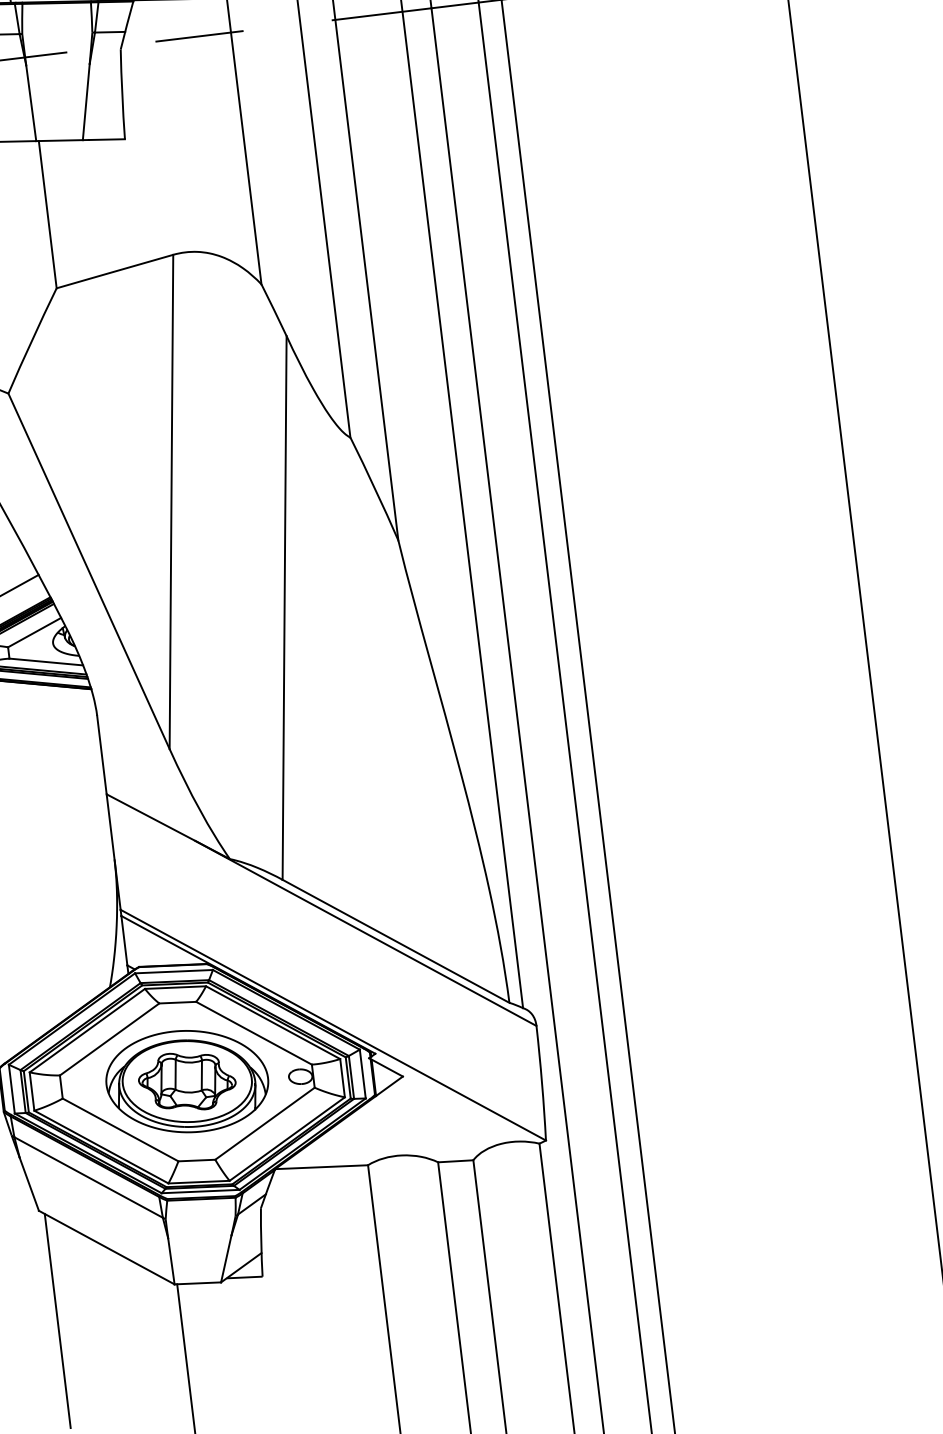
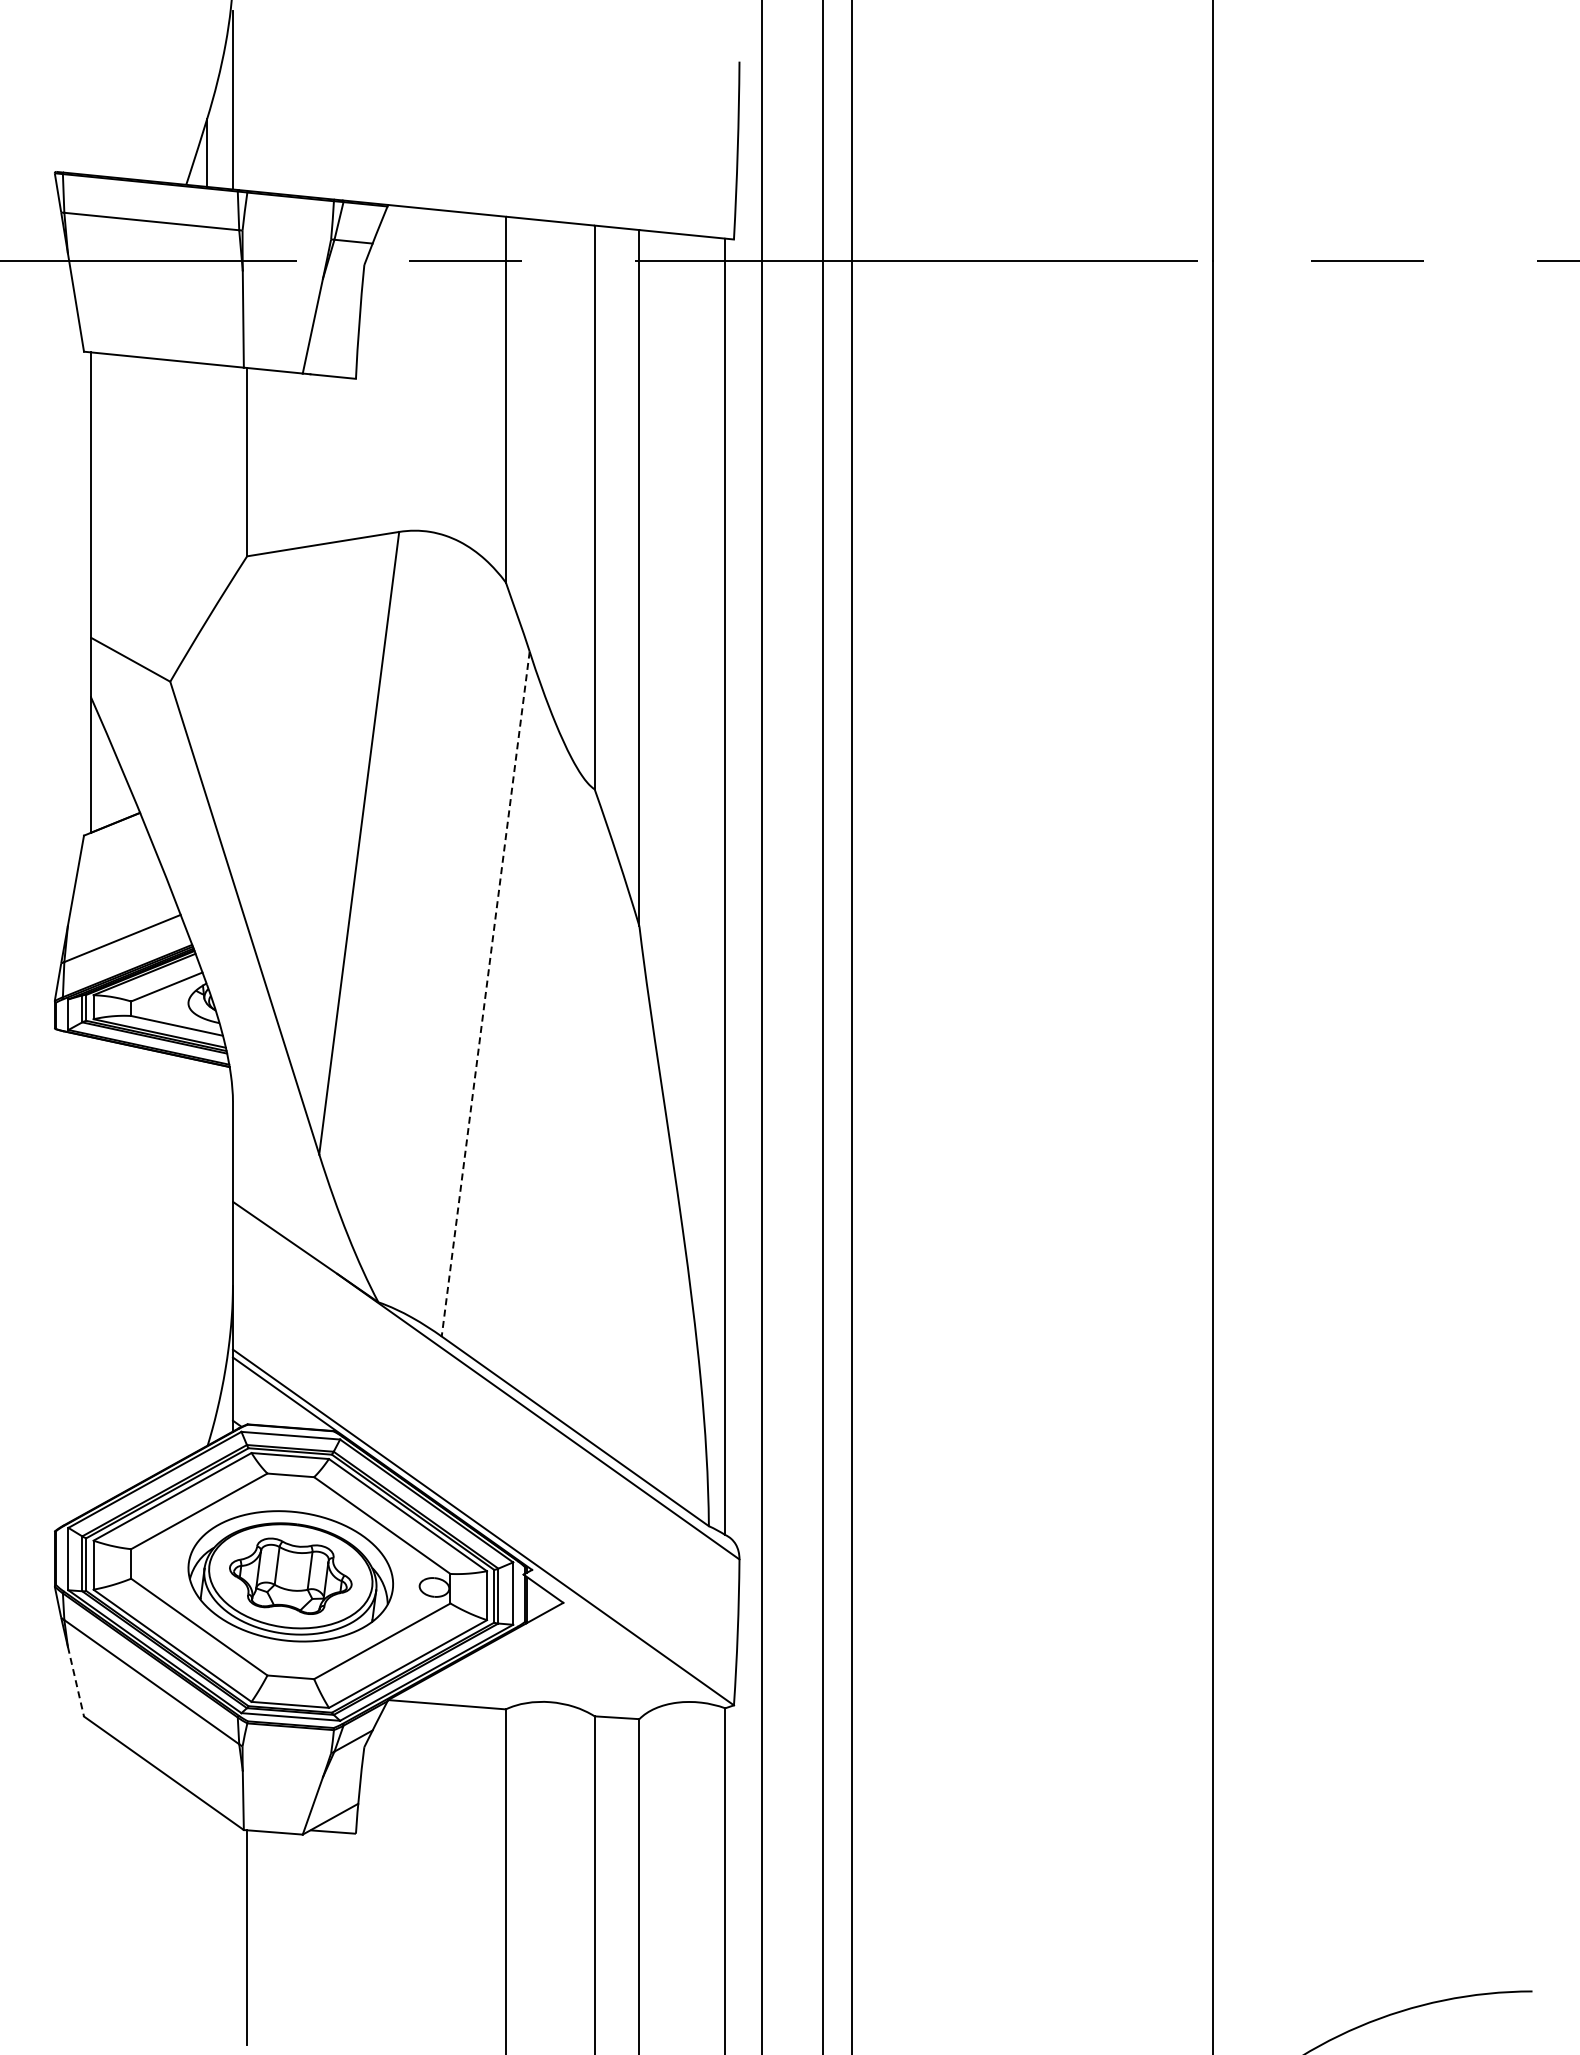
line: (284, 608) -> (485, 994), solid -> dashed
line: (28, 1184) -> (75, 1681), solid -> dashed
line: (57, 1321) -> (90, 1858), removed

